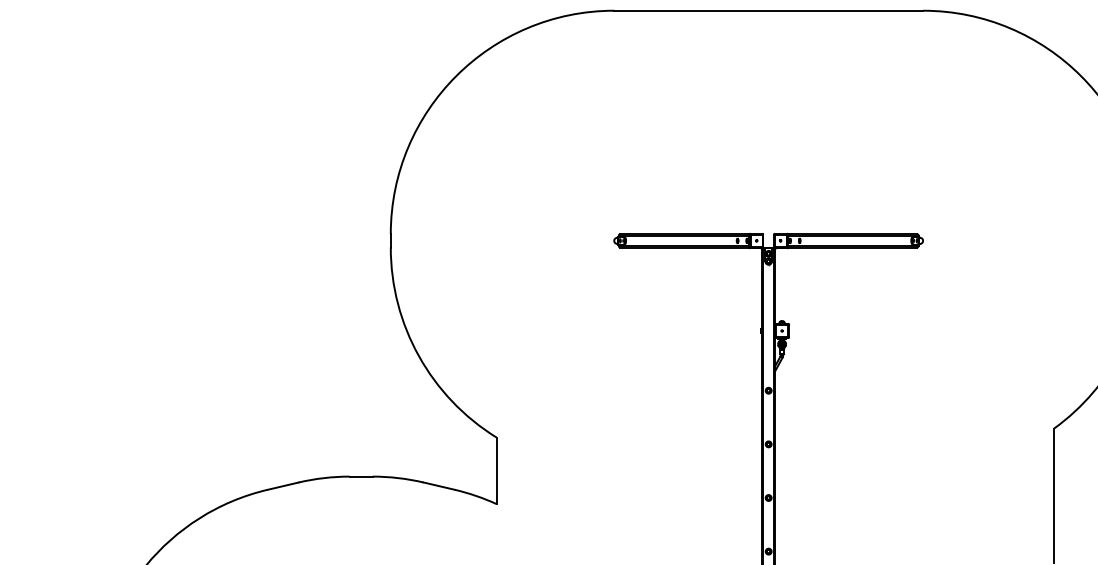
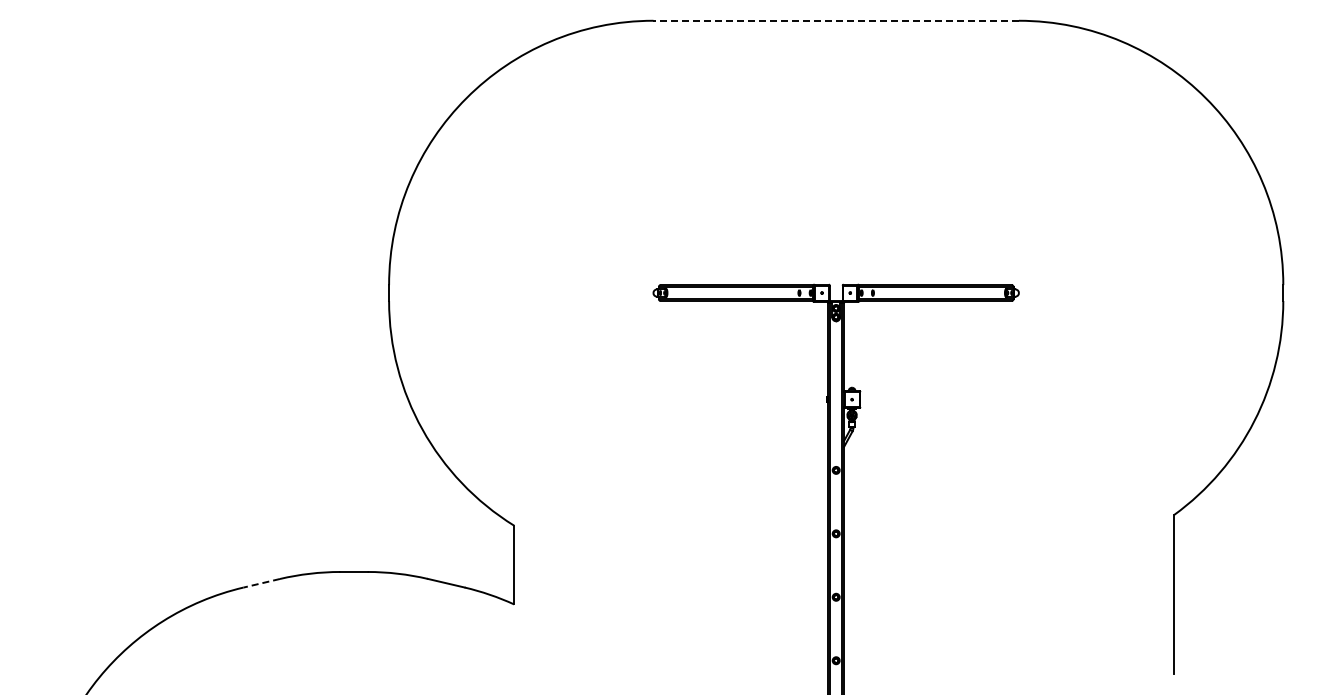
line: (768, 10) -> (836, 20), solid -> dashed
line: (282, 486) -> (261, 583), solid -> dashed

